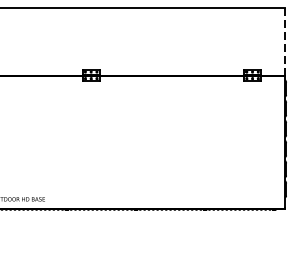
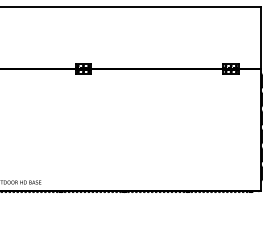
line: (285, 41) -> (261, 38), dashed -> solid

